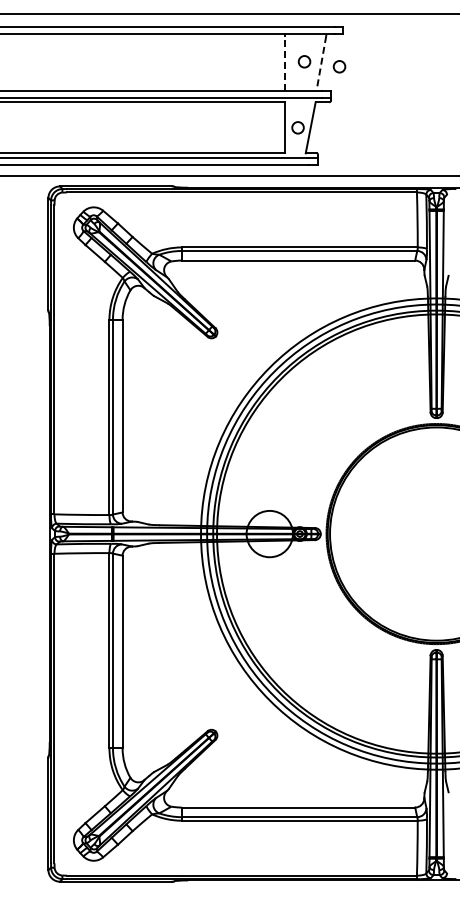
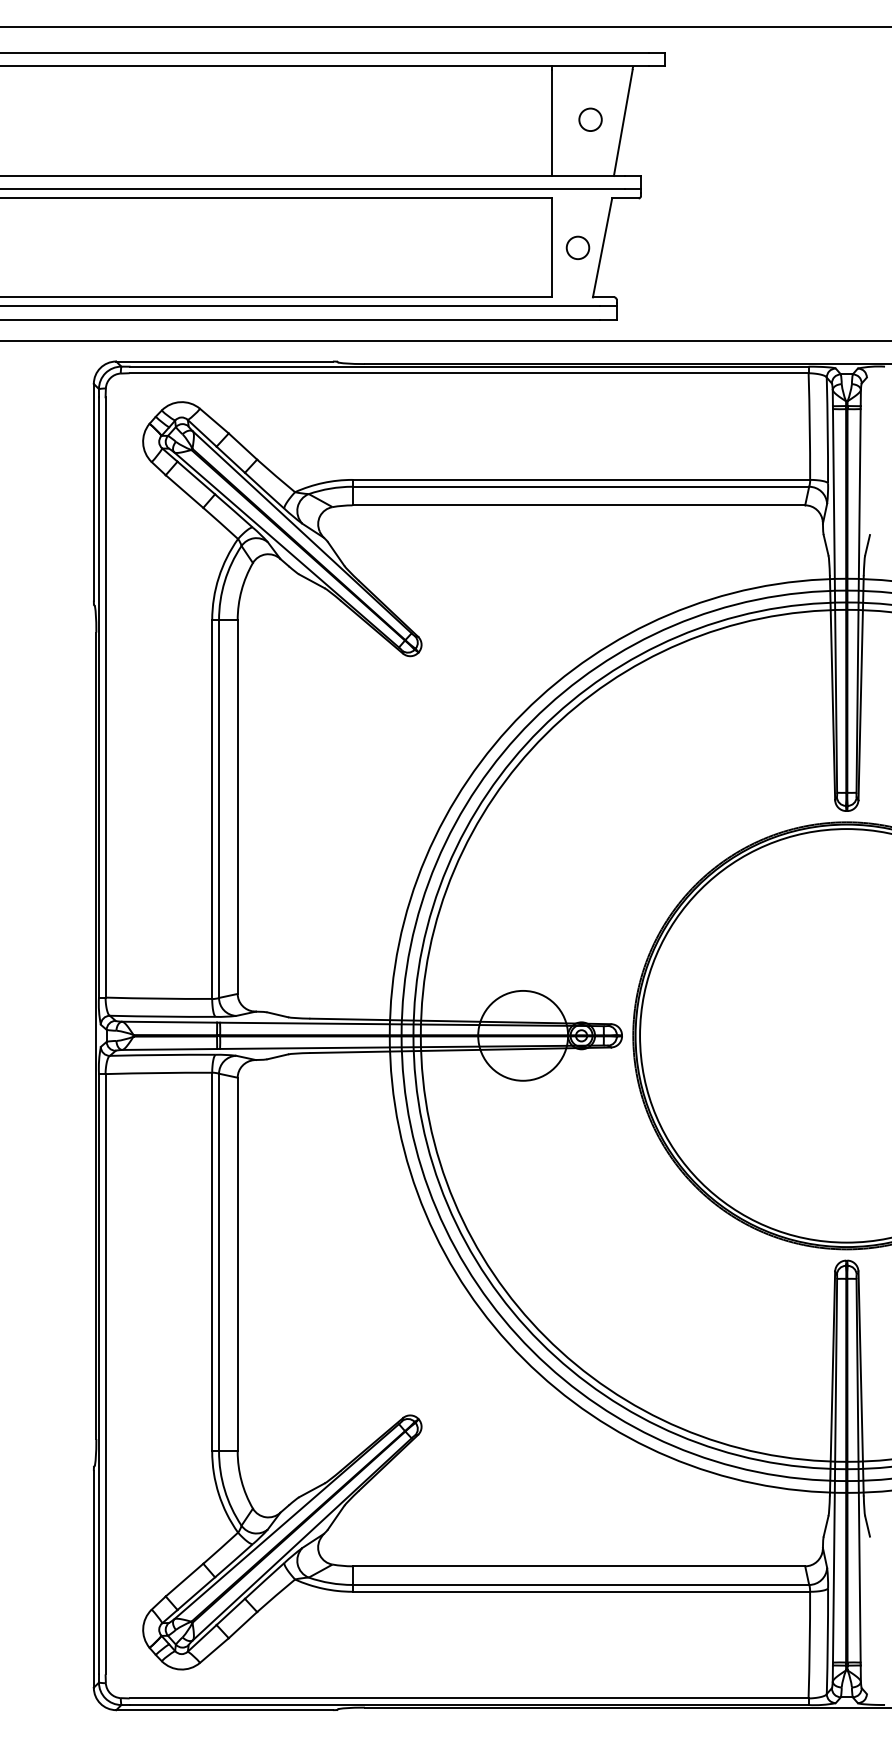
line: (284, 62) -> (551, 121), dashed -> solid
line: (321, 63) -> (623, 123), dashed -> solid
circle: (339, 66) -> (658, 128), removed

